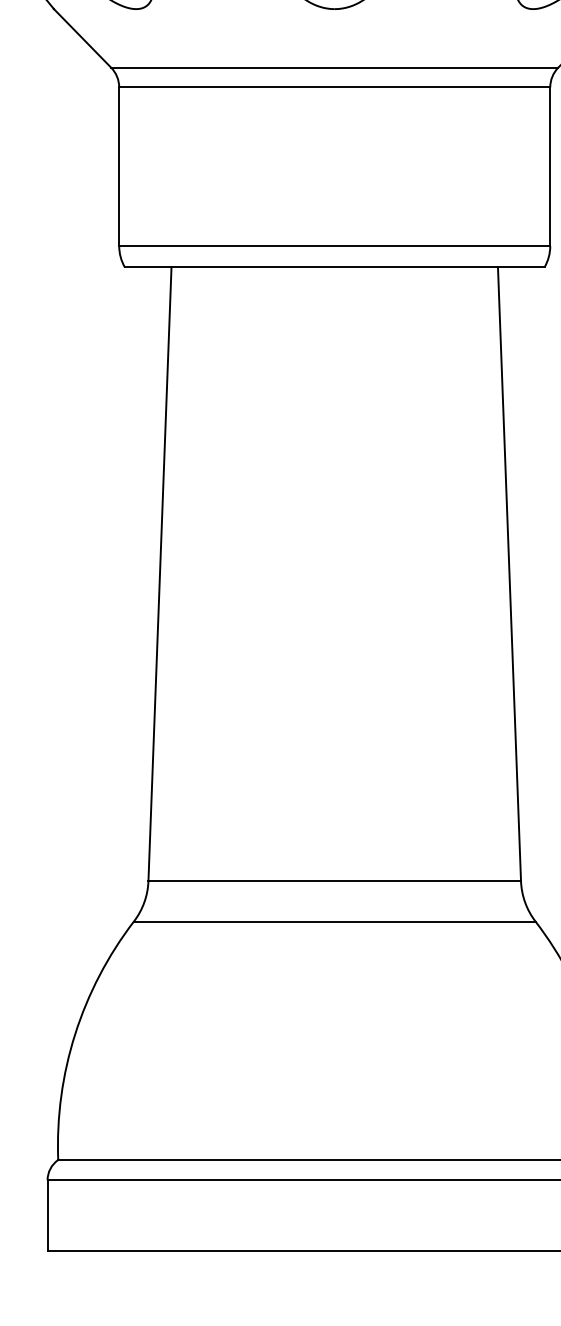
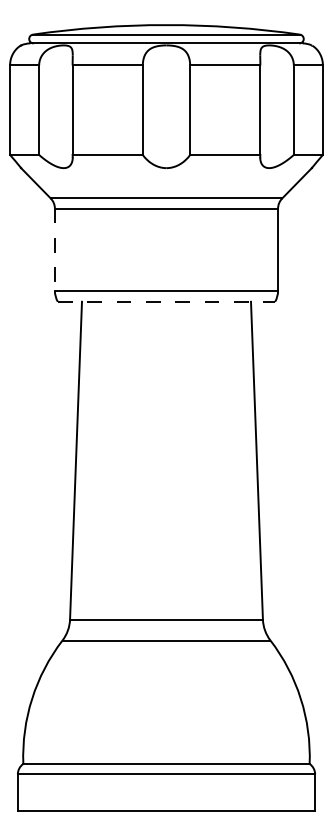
line: (118, 168) -> (54, 250), solid -> dashed
line: (334, 266) -> (166, 301), solid -> dashed

